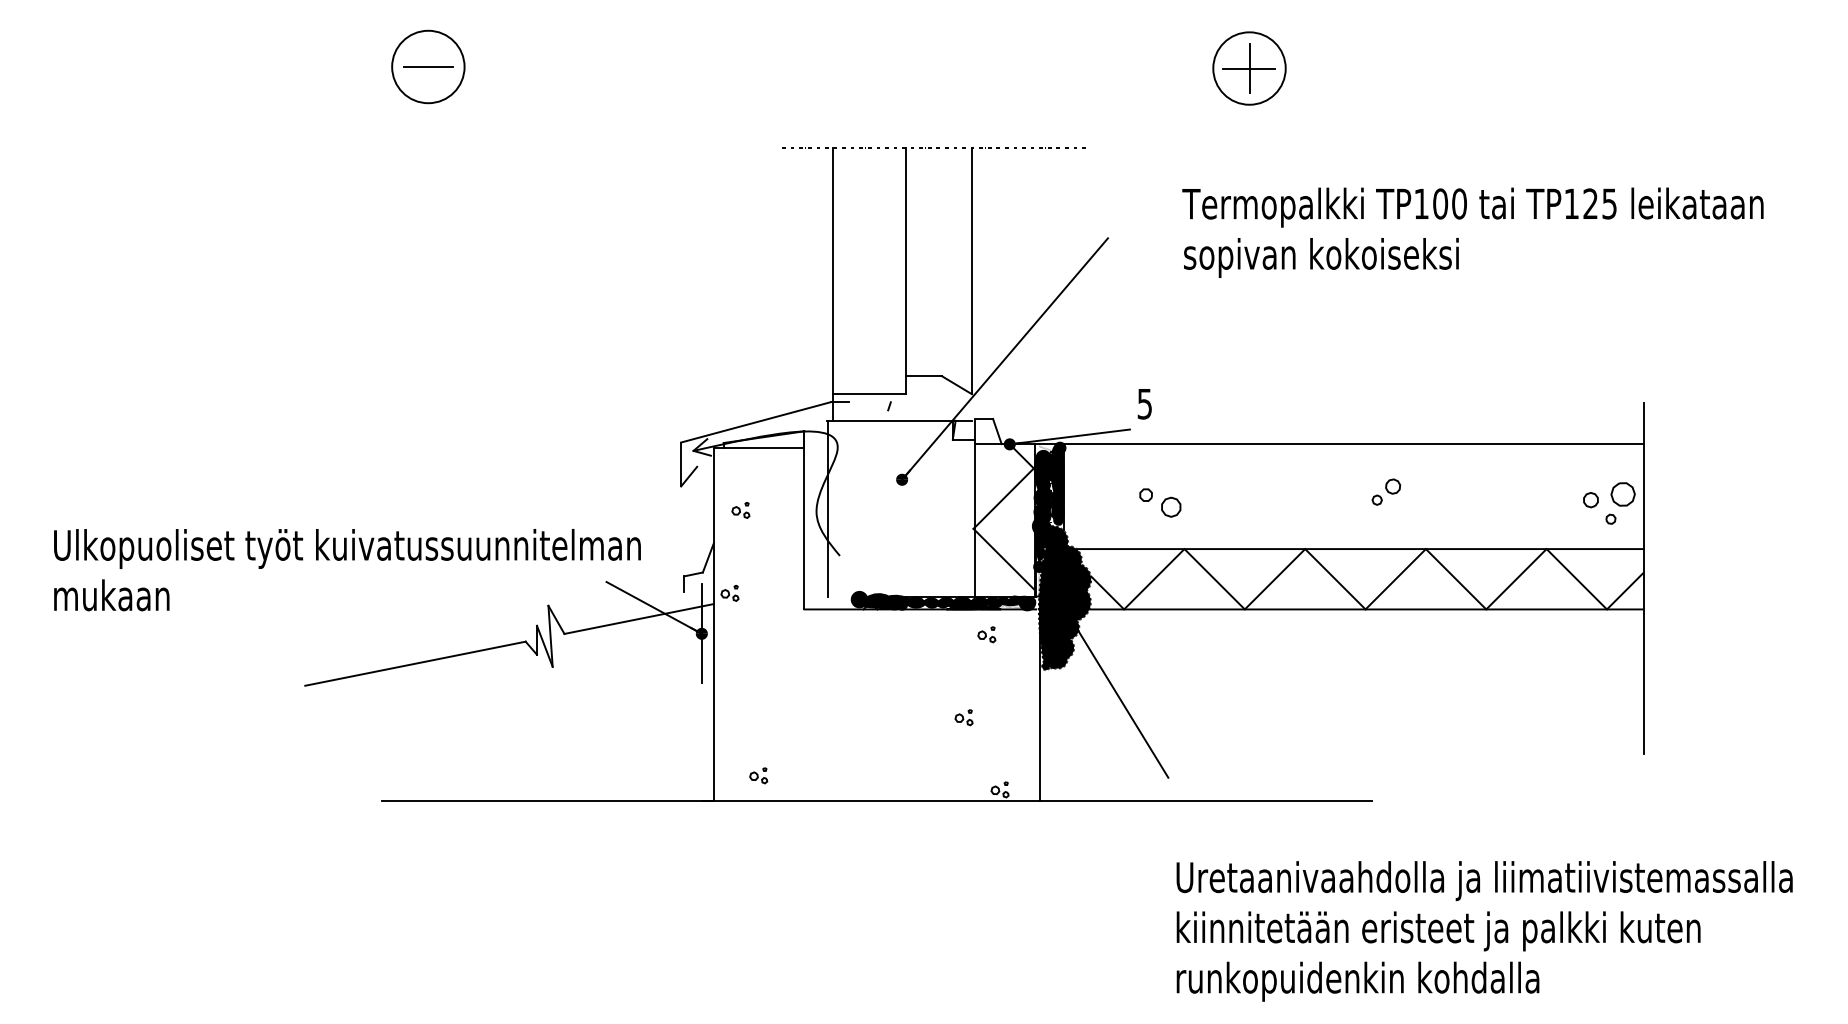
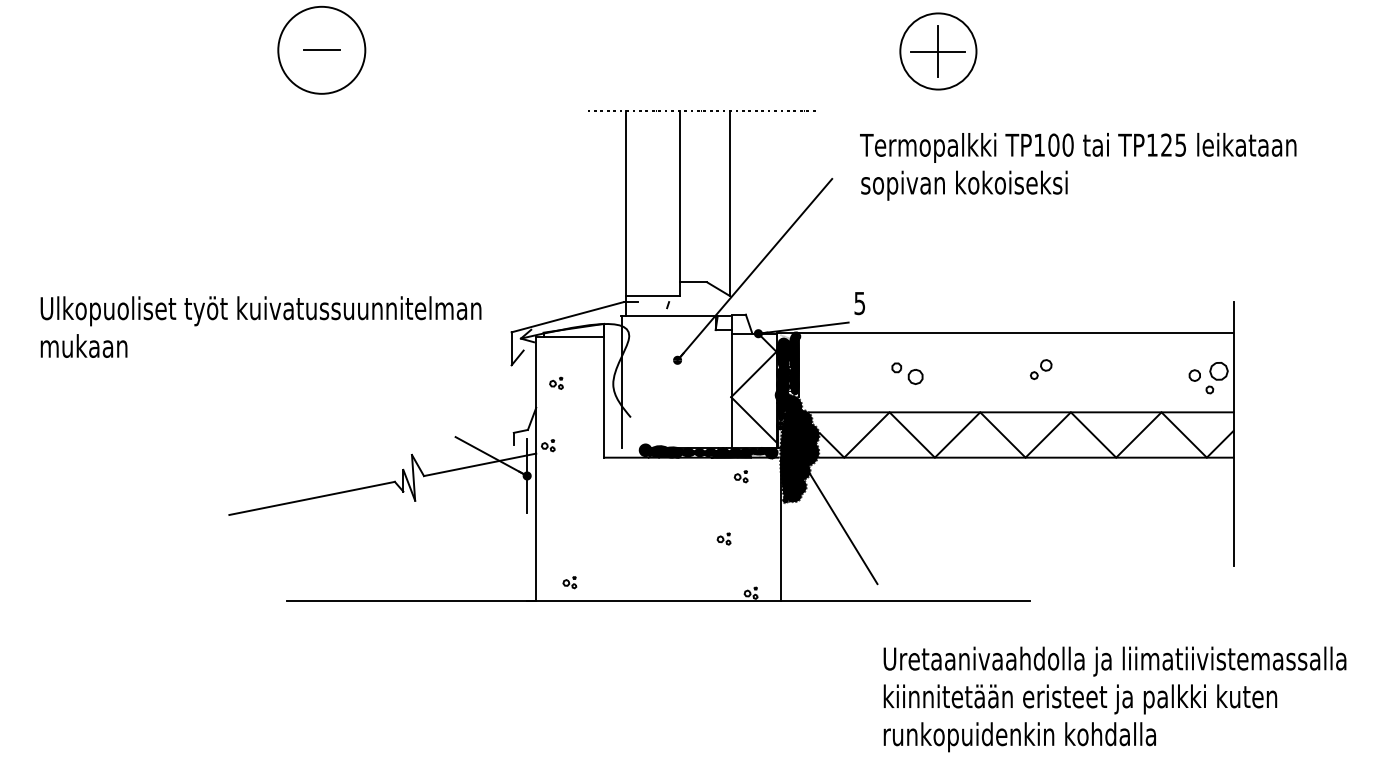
circle: (427, 67) -> (321, 50), size x1.6
part: (1249, 68) -> (938, 51), size x1.4
text: (1473, 232) -> (1078, 166), moved
part: (1160, 502) -> (907, 373), moved
text: (346, 569) -> (260, 326), moved

